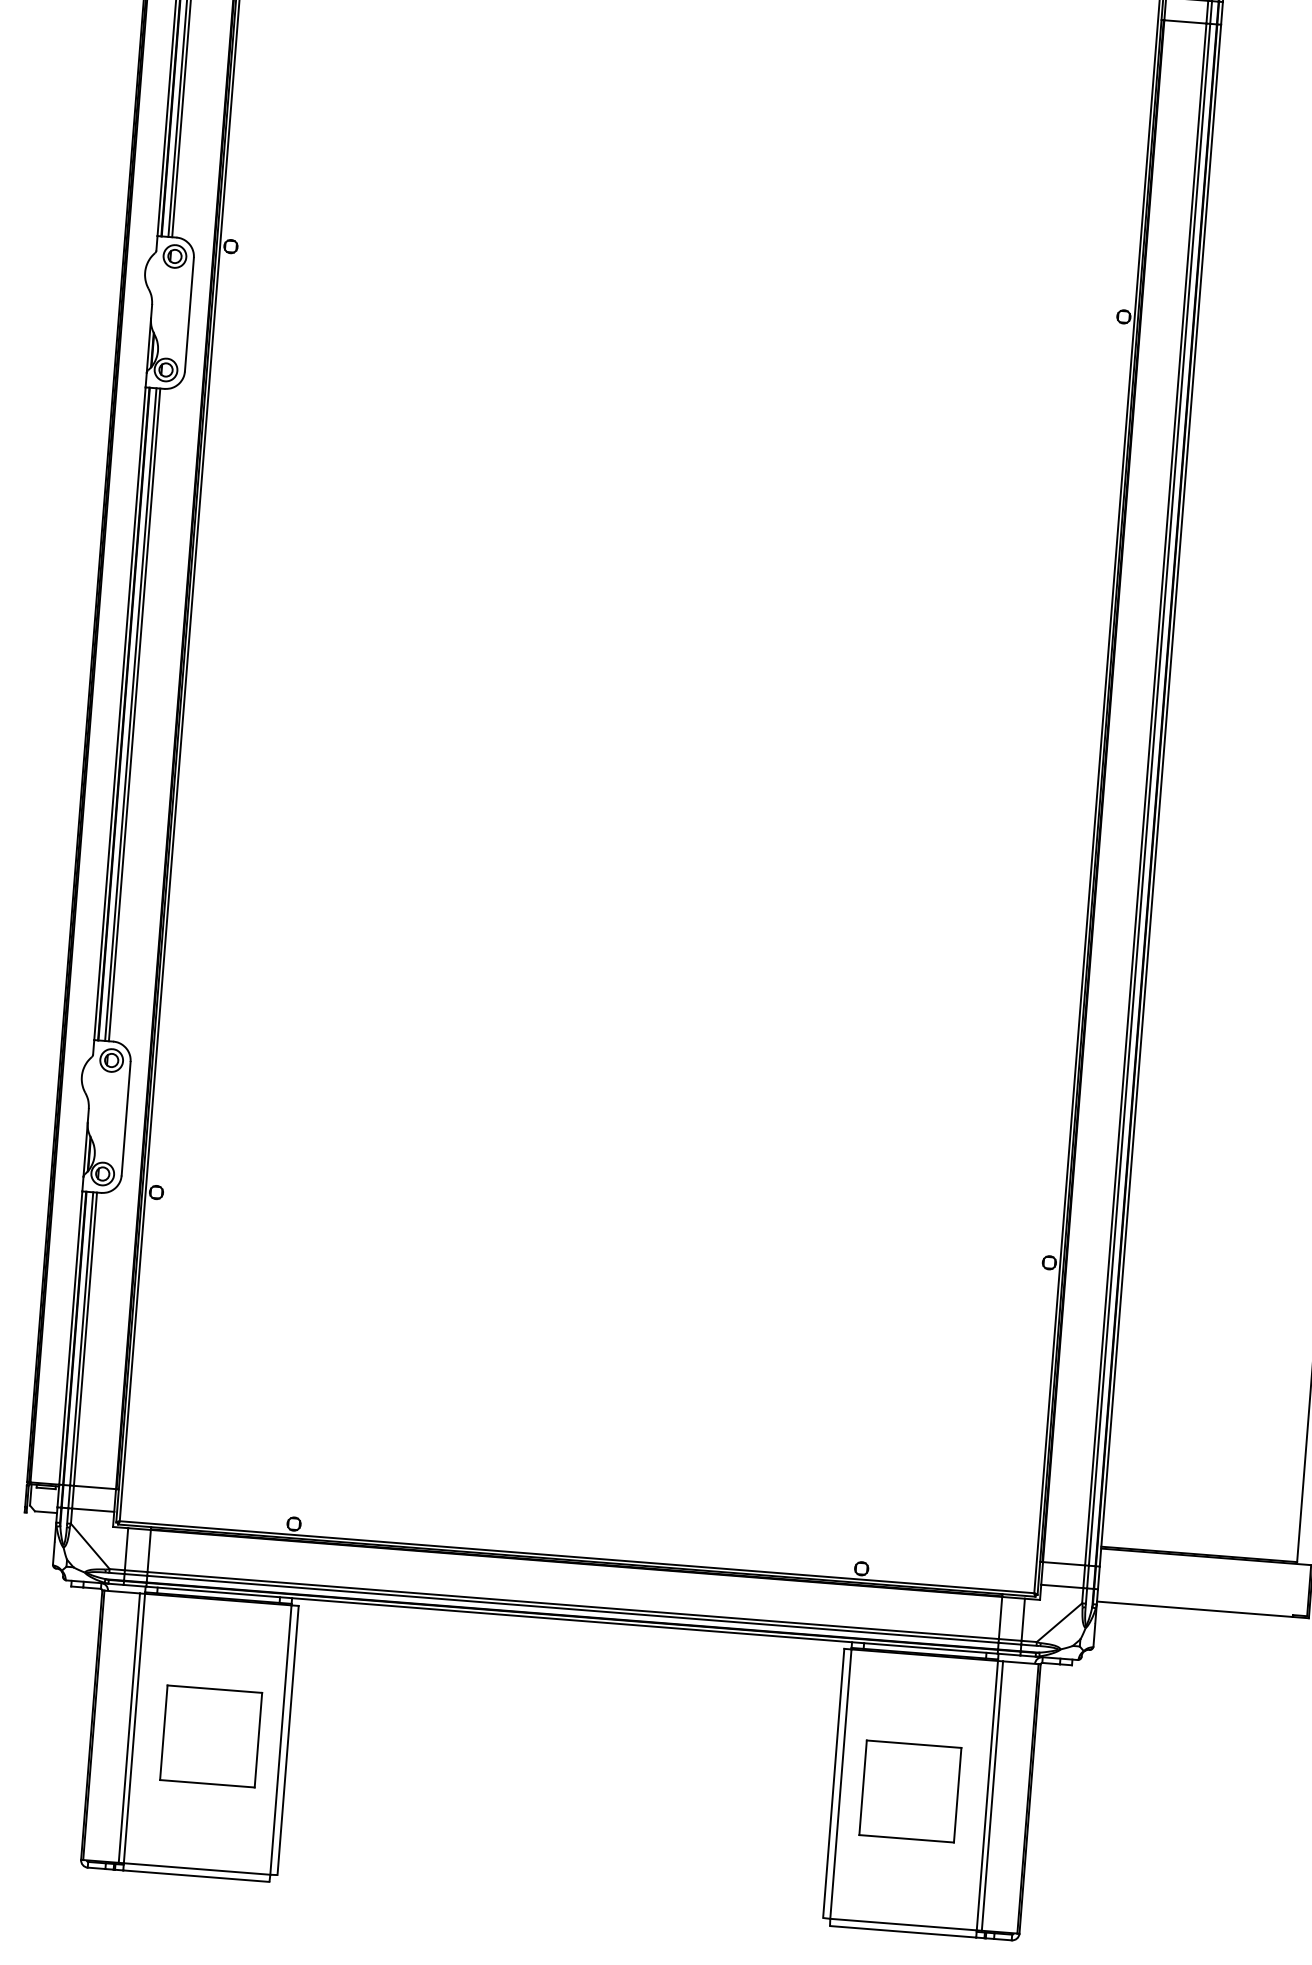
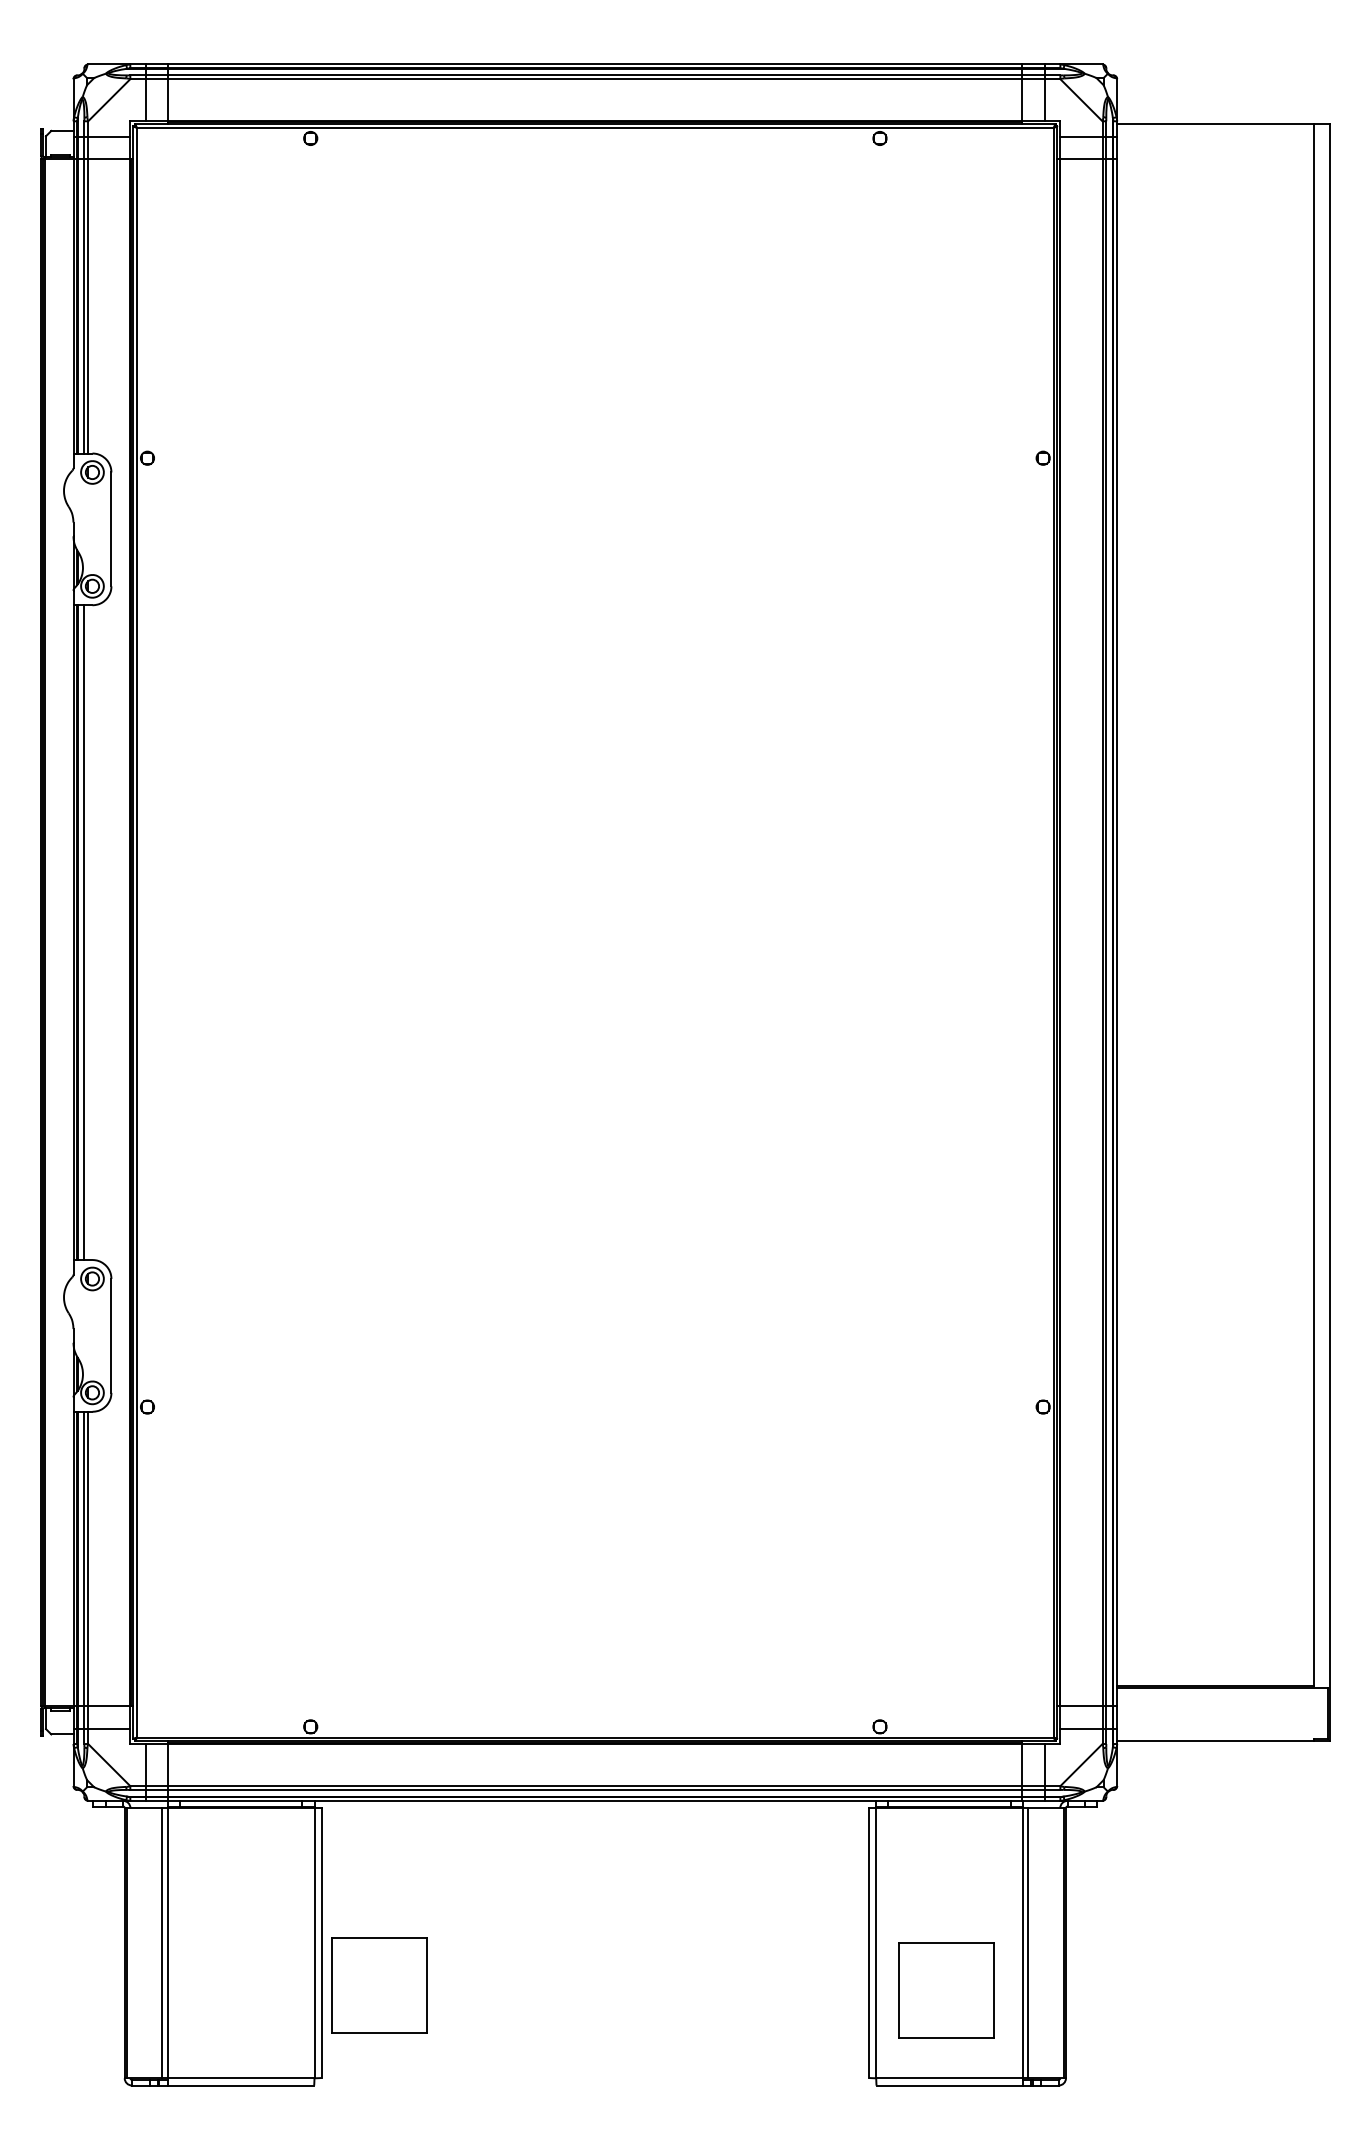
line: (134, 714) -> (88, 932), removed
part: (210, 1736) -> (379, 1985), moved
part: (910, 1791) -> (946, 1990), moved

